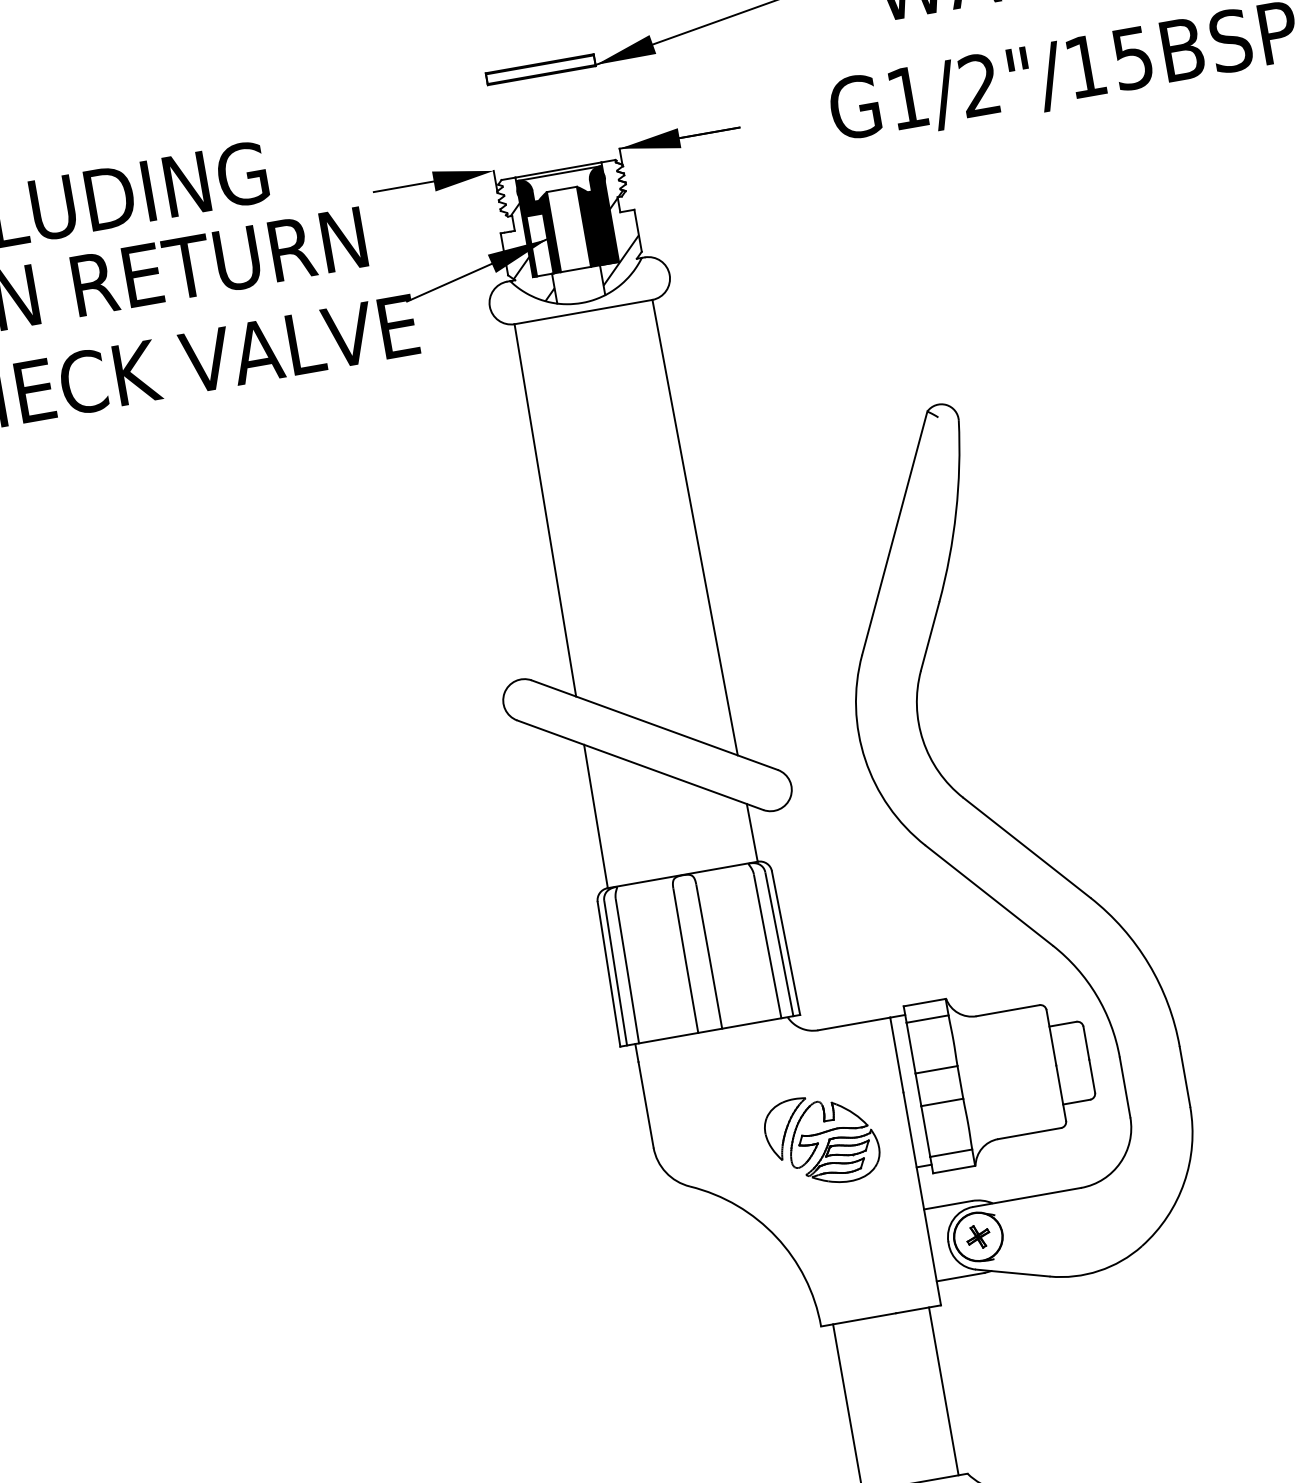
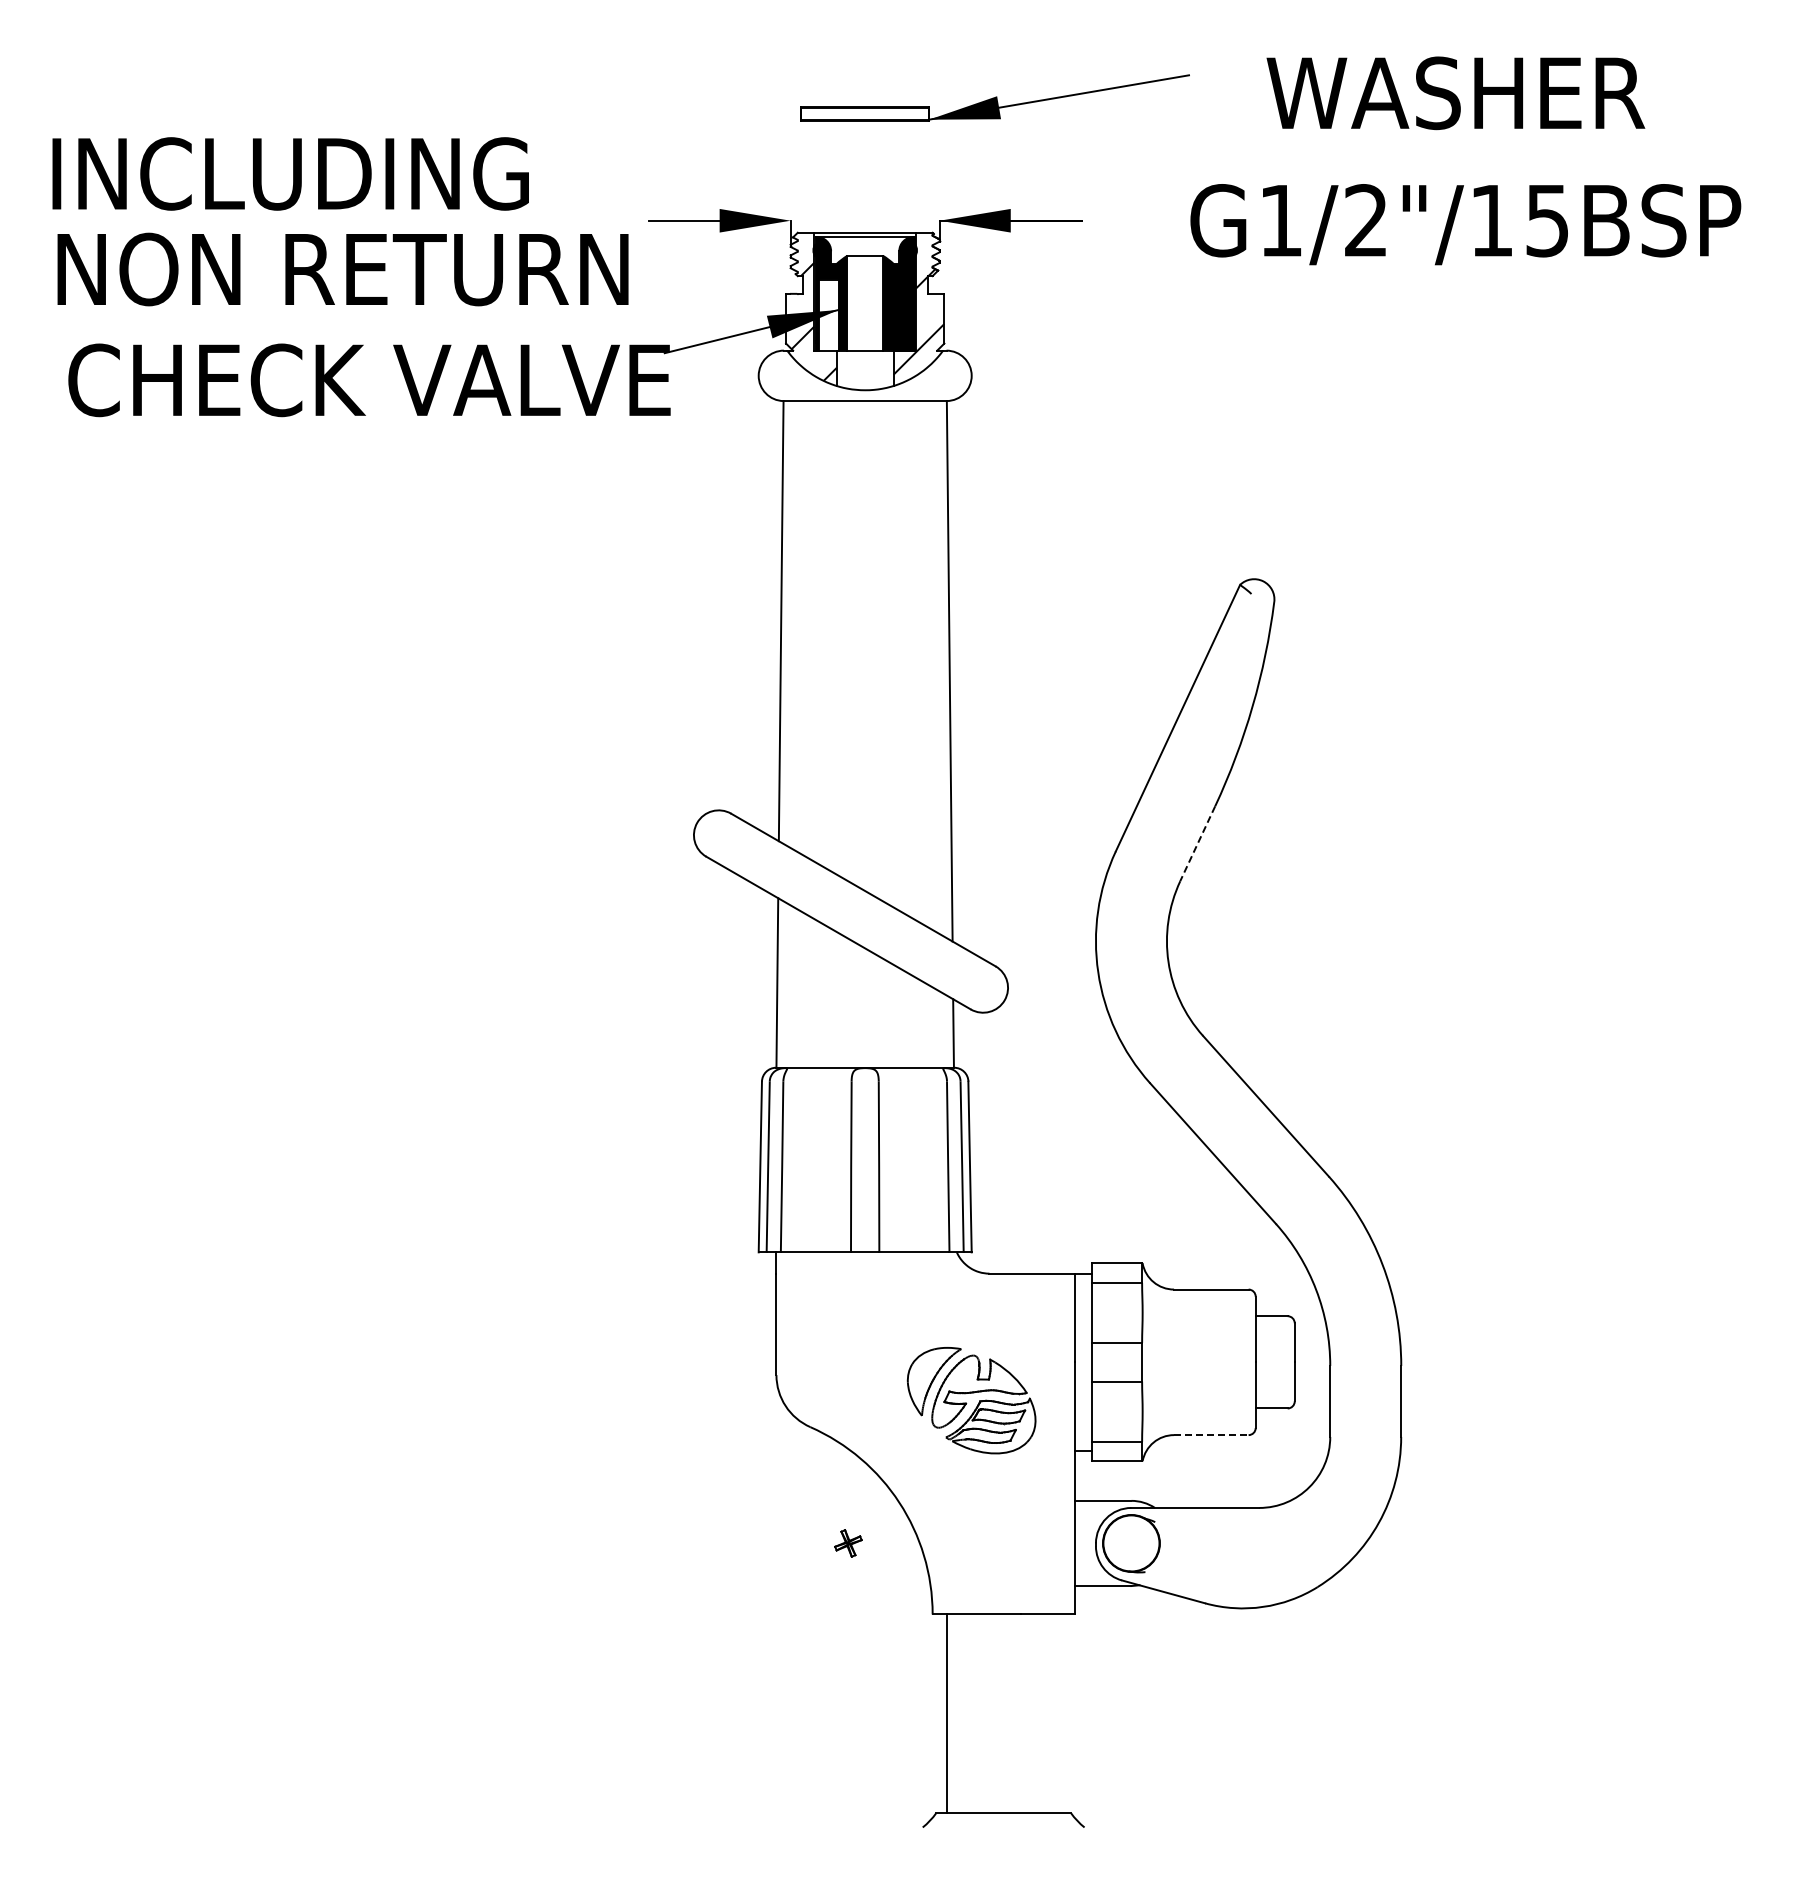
line: (930, 637) -> (1197, 844), solid -> dashed
line: (1029, 1133) -> (1211, 1435), solid -> dashed
part: (978, 1236) -> (848, 1543), moved
line: (943, 1391) -> (1060, 1713), removed

